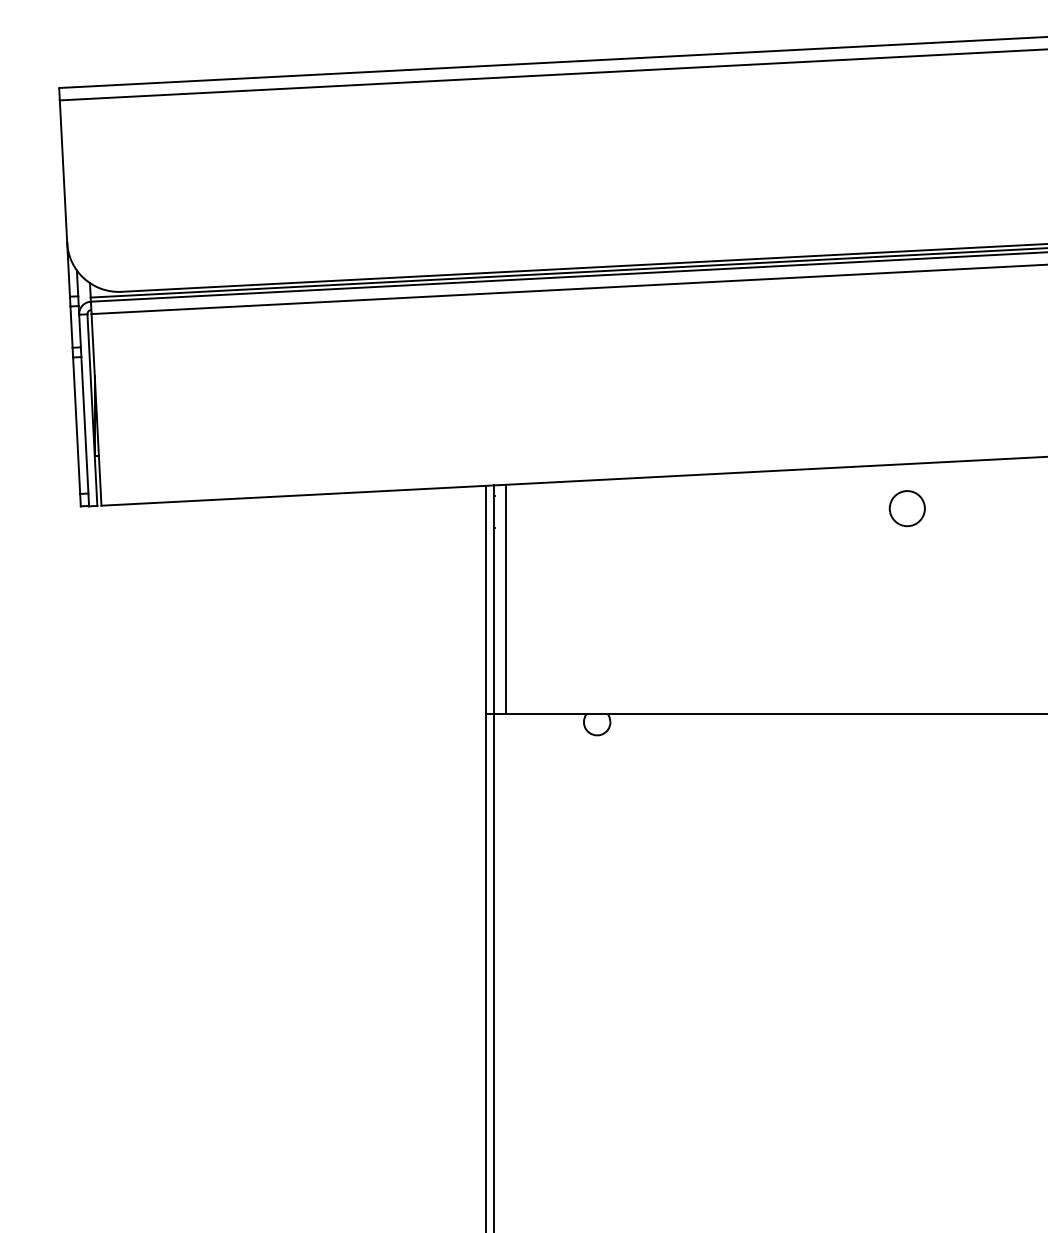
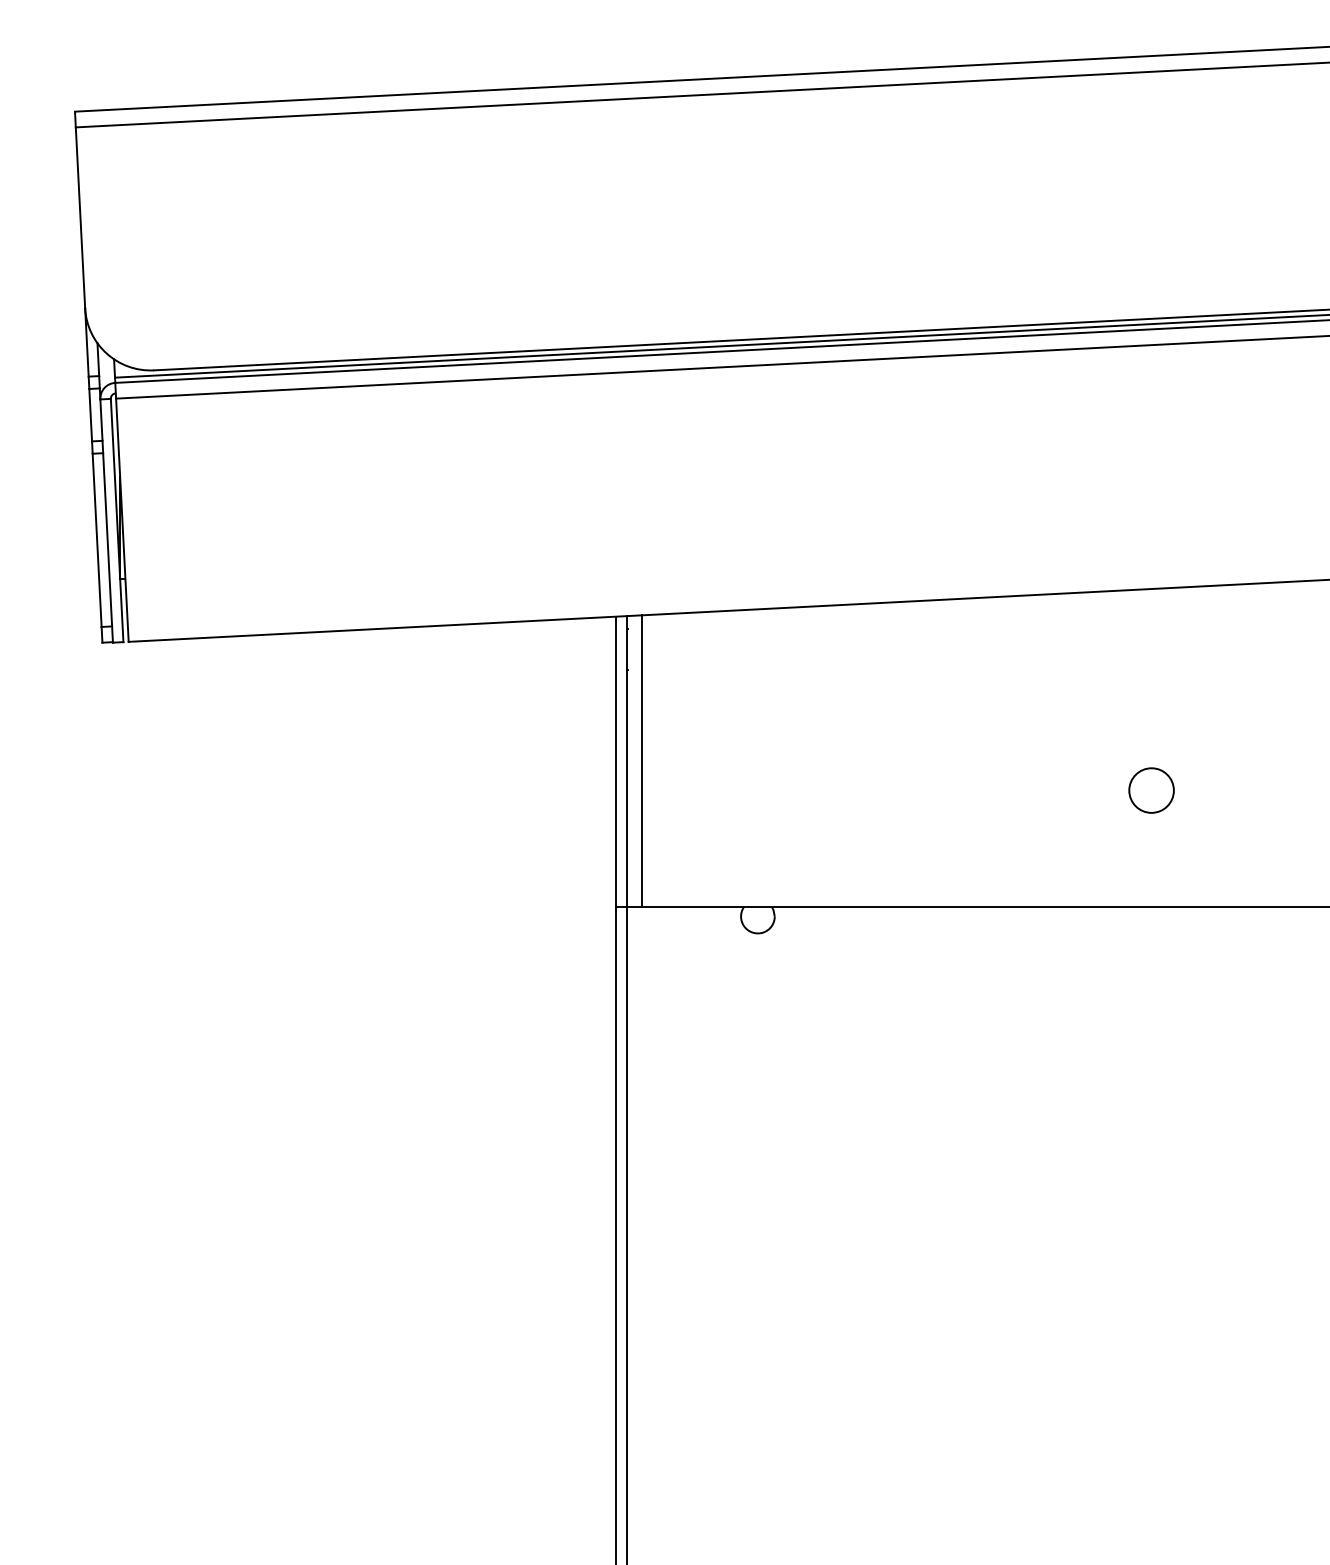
circle: (907, 508) -> (1151, 790), moved

